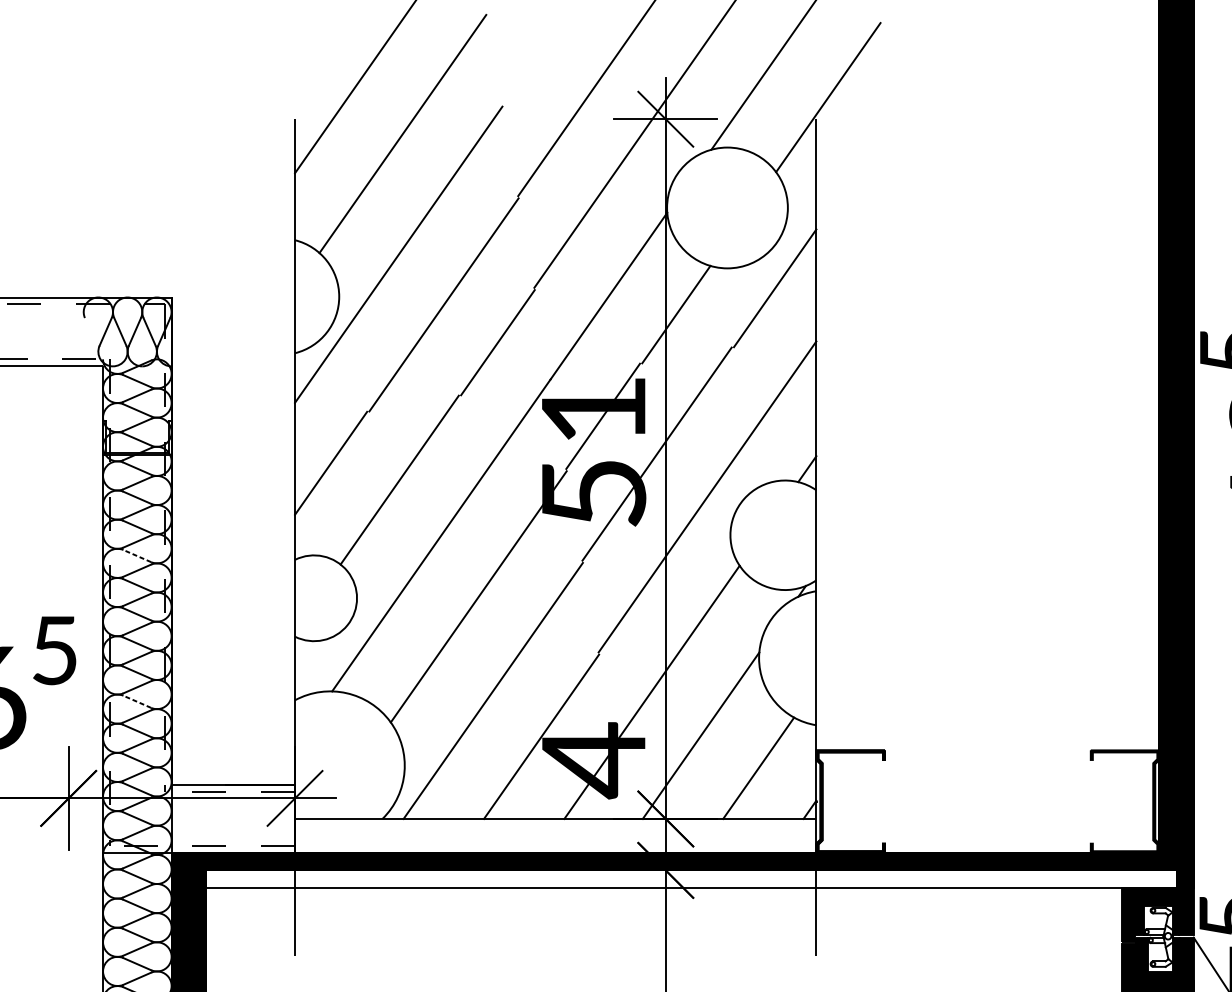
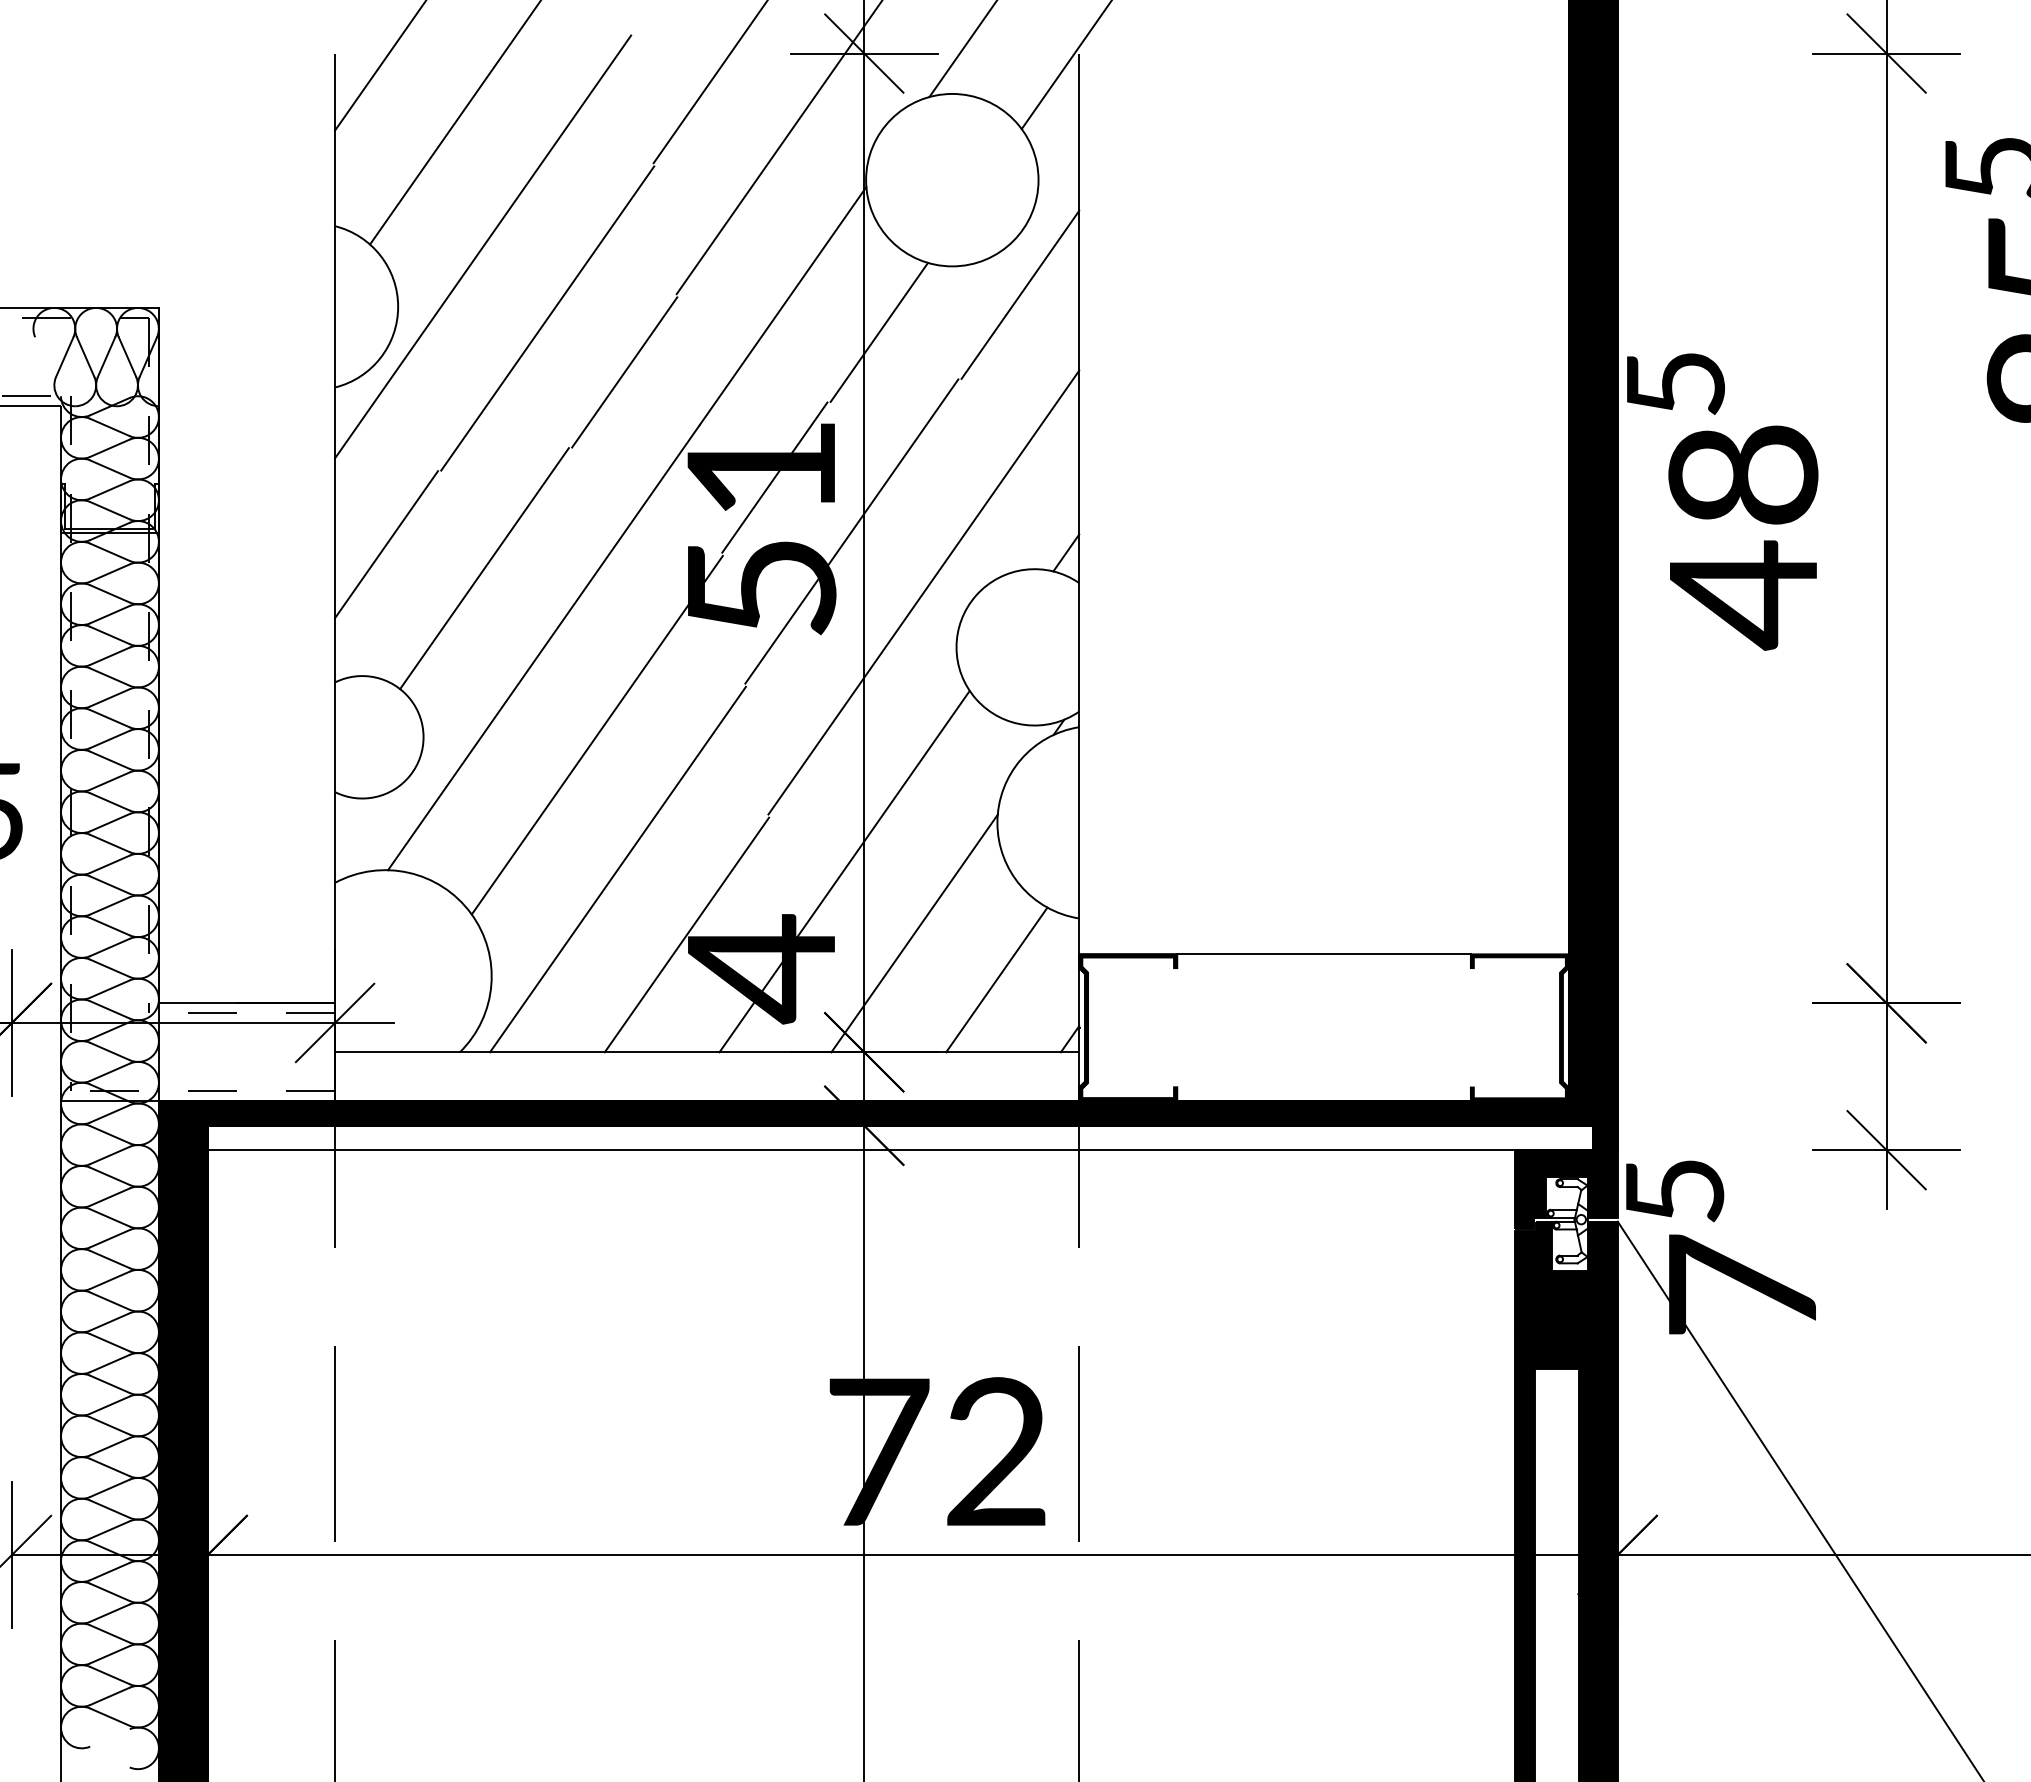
line: (137, 556) -> (109, 677), dashed -> solid
line: (137, 702) -> (109, 885), dashed -> solid
line: (987, 750) -> (1323, 954), added

